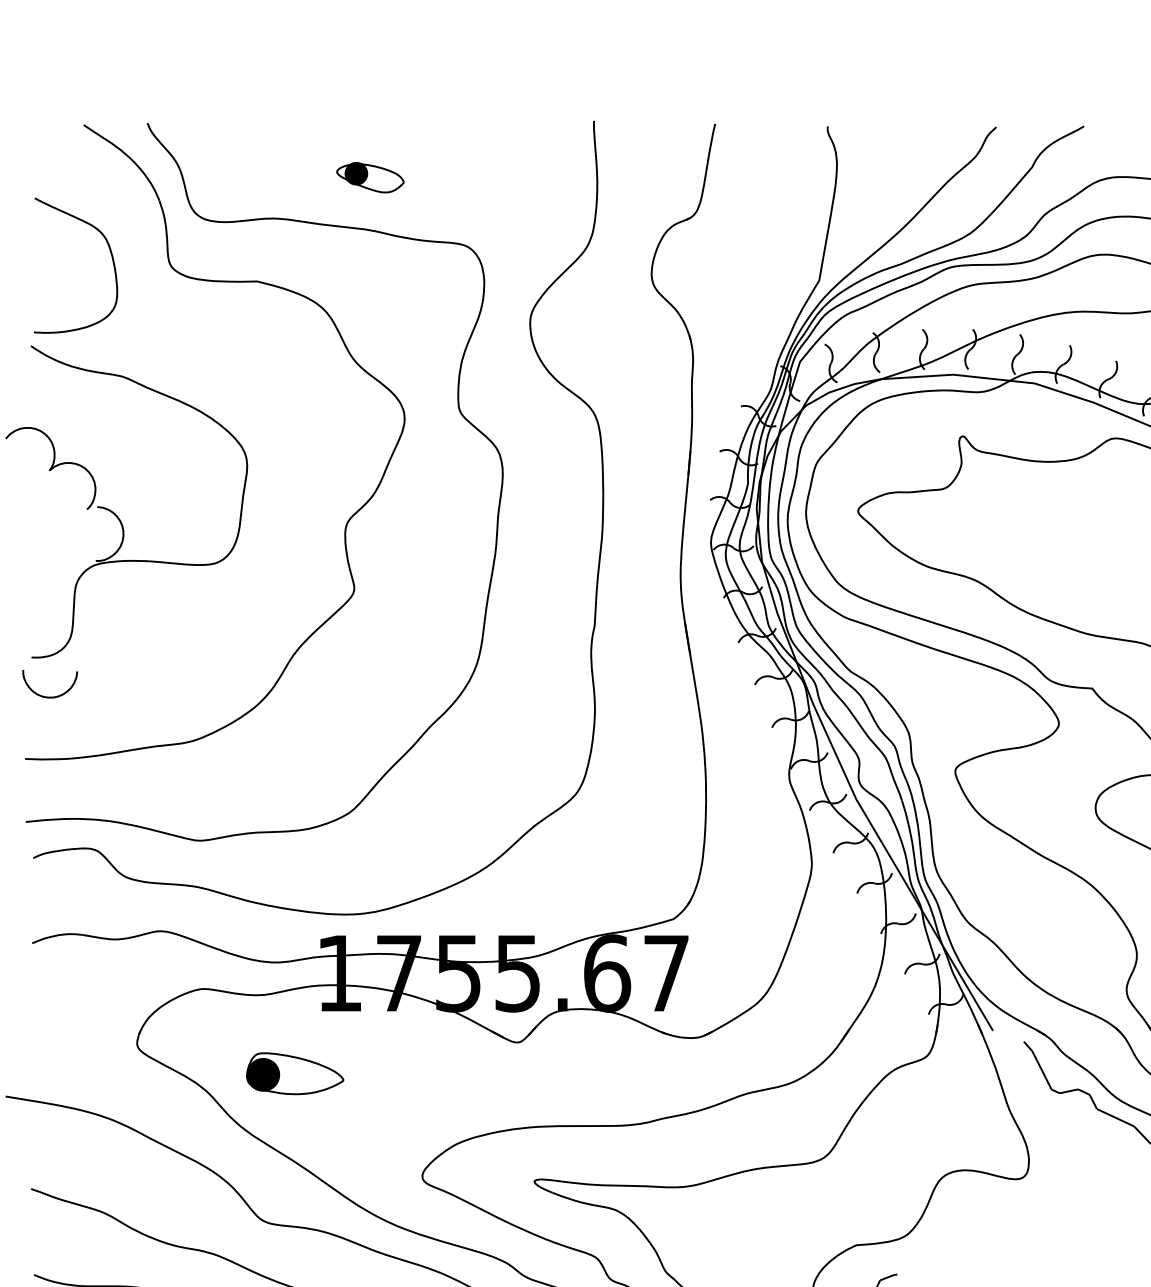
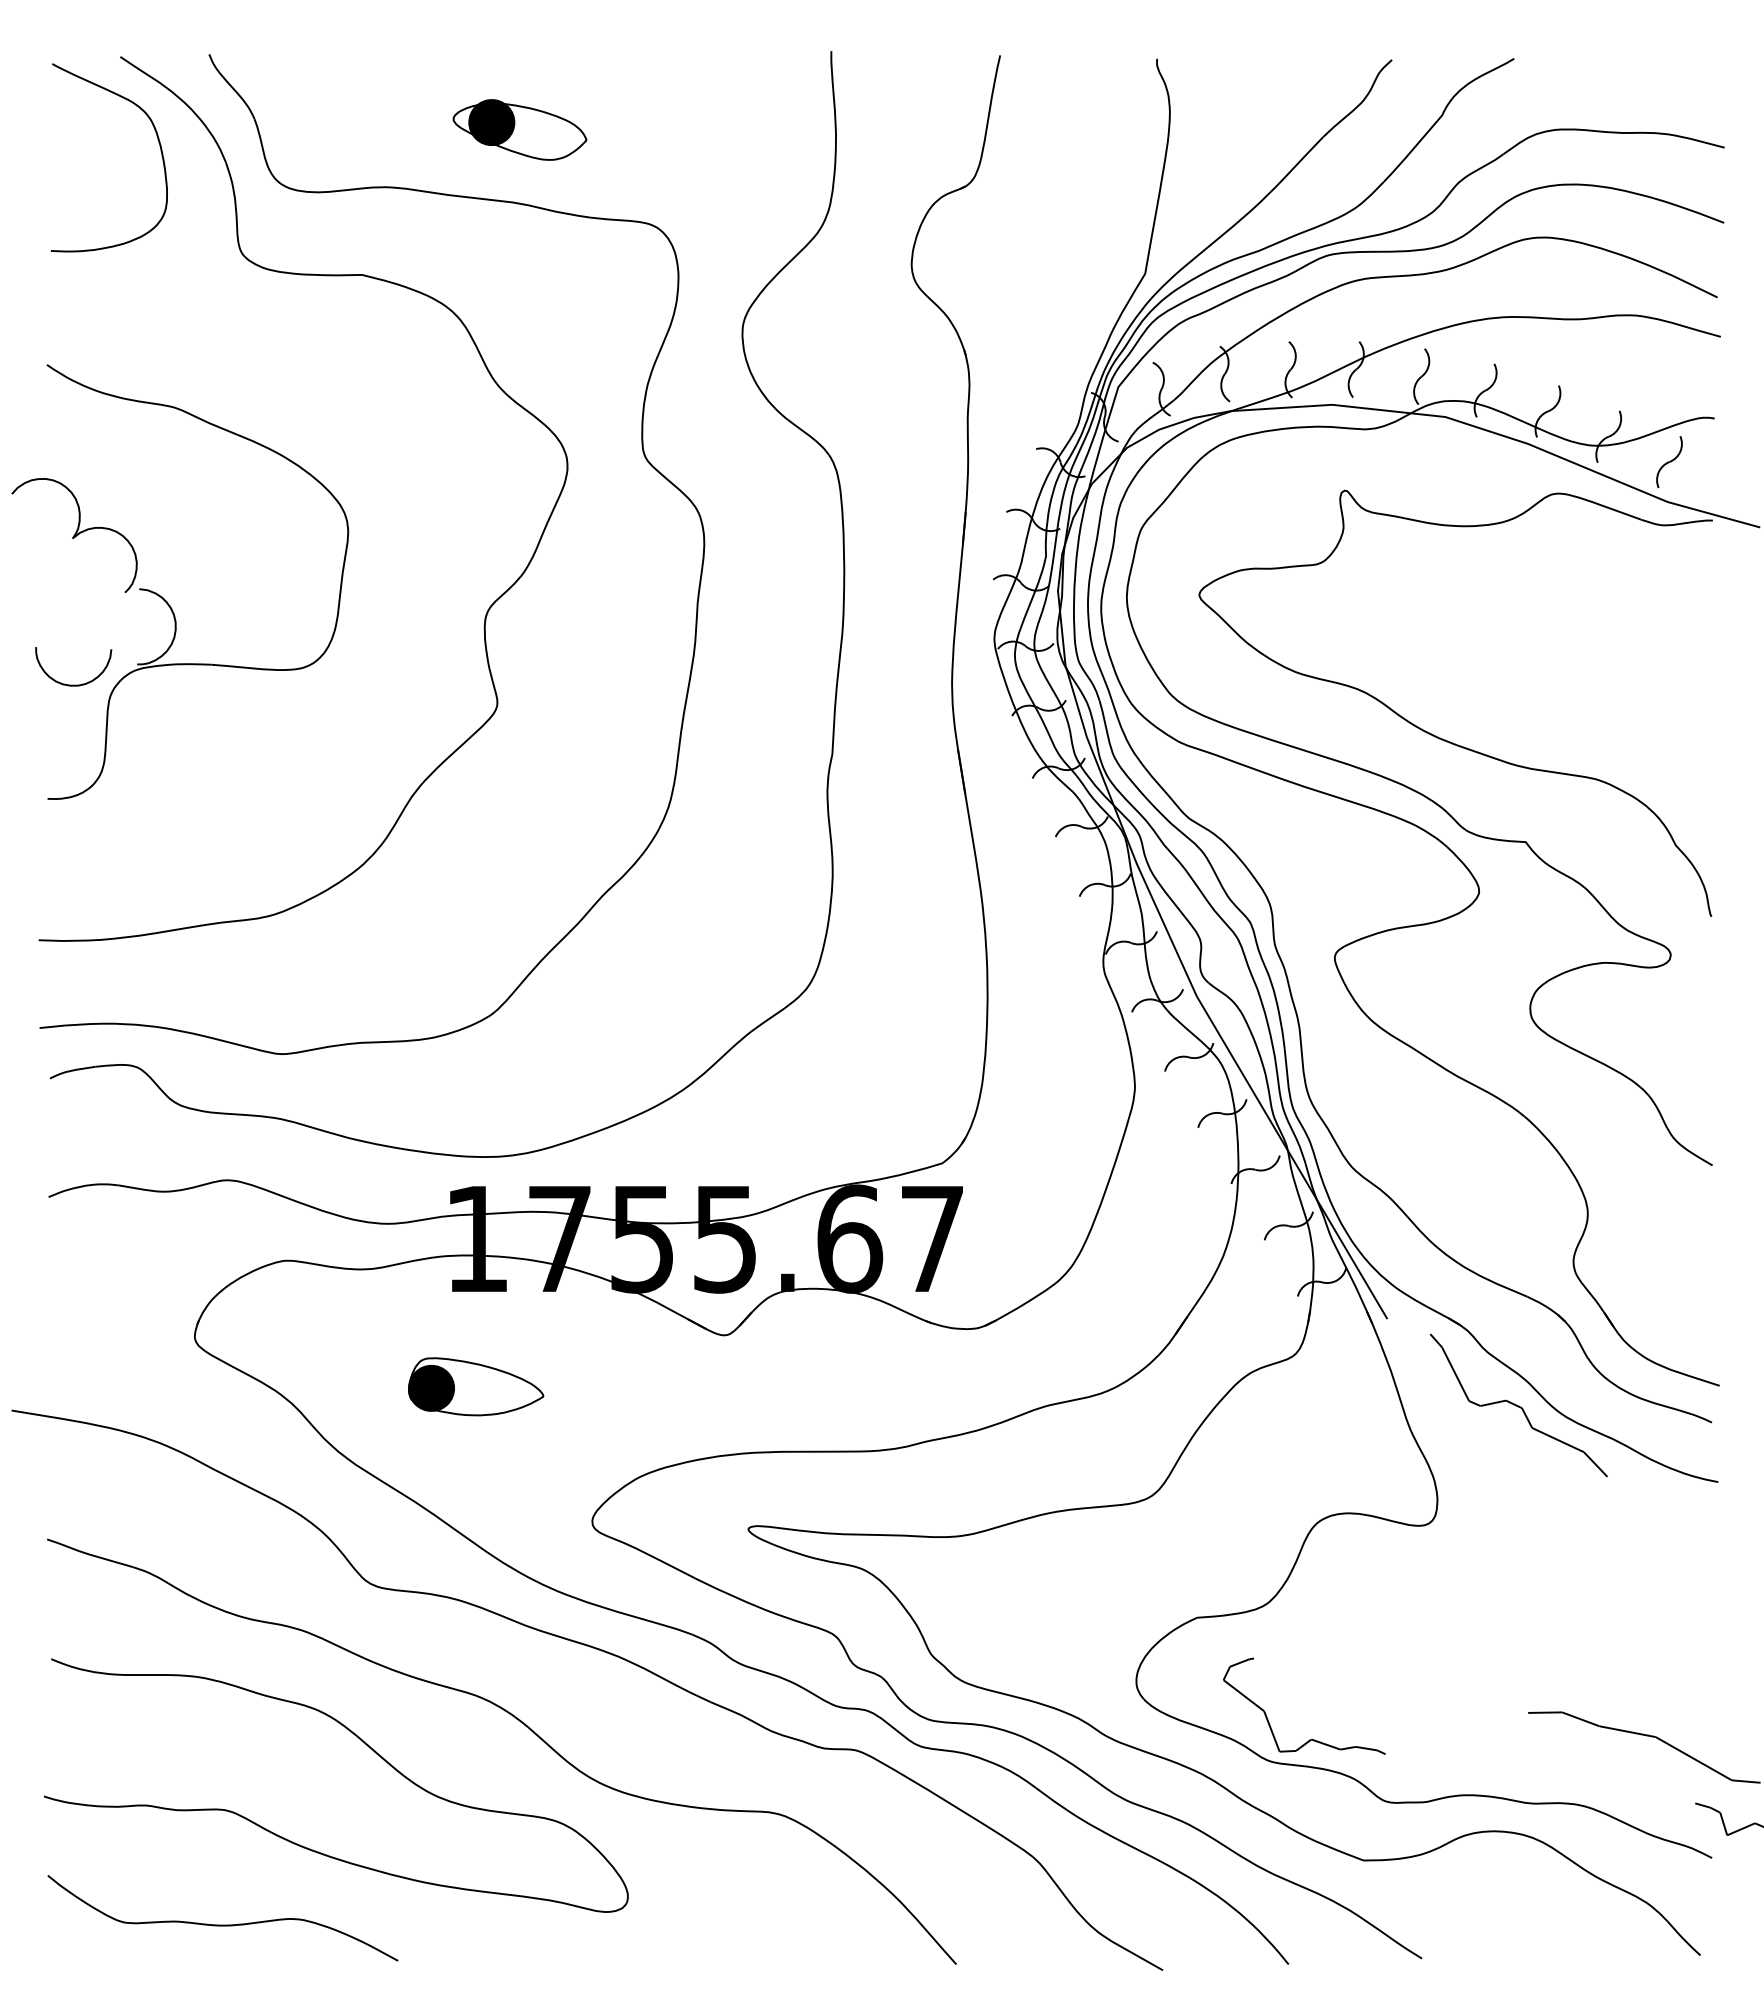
part: (370, 177) -> (519, 129), size x1.43
part: (111, 255) -> (158, 143), moved
curve: (50, 696) -> (73, 684), moved
part: (295, 1073) -> (476, 1386), moved

